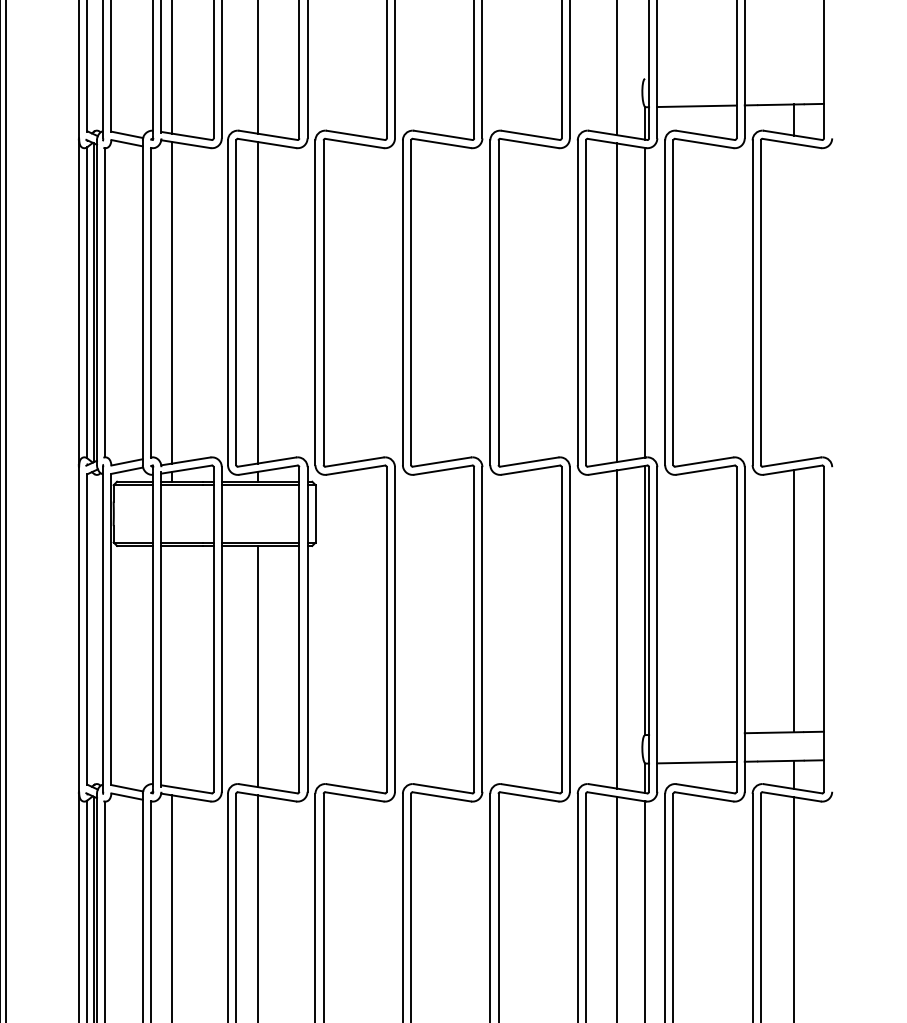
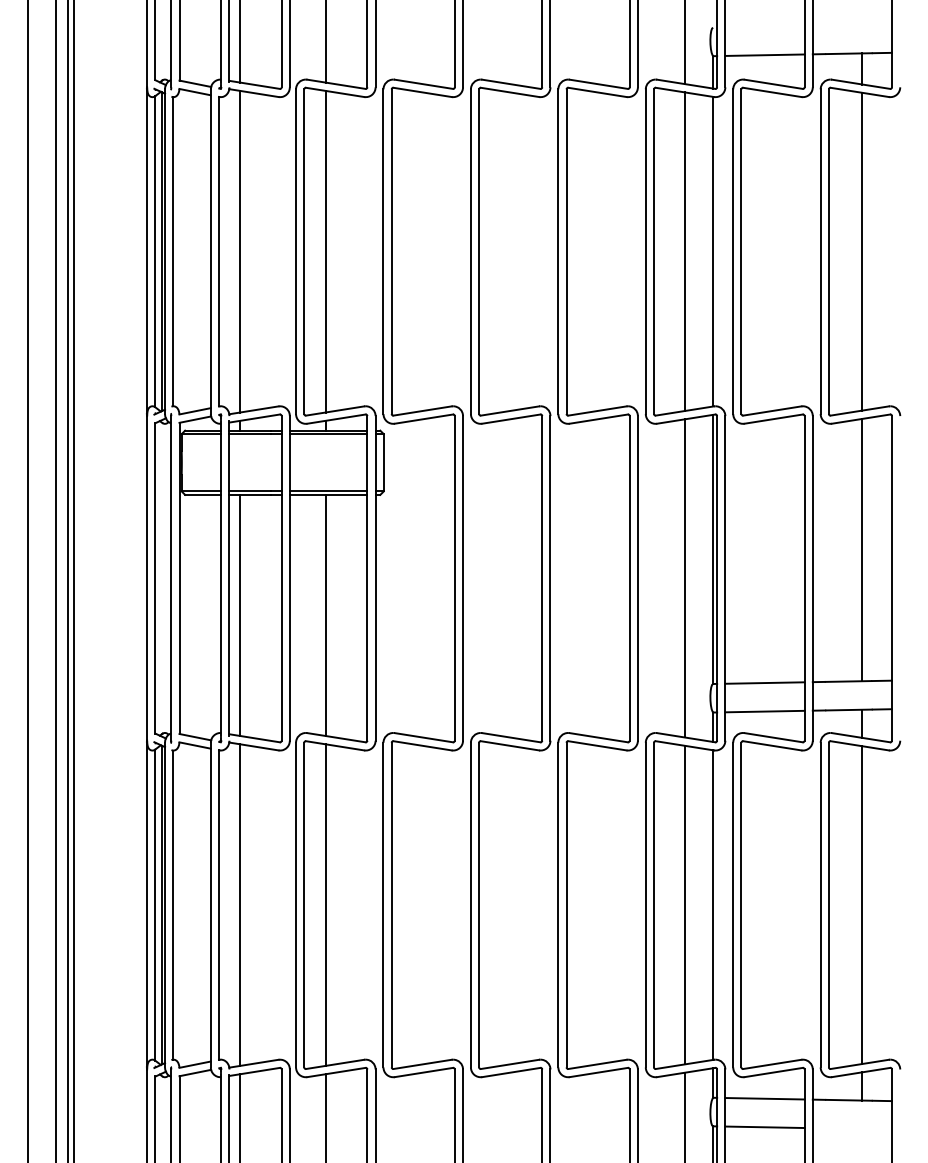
line: (794, 302) -> (862, 251), added
line: (171, 665) -> (239, 614), added
line: (696, 733) -> (764, 682), added

